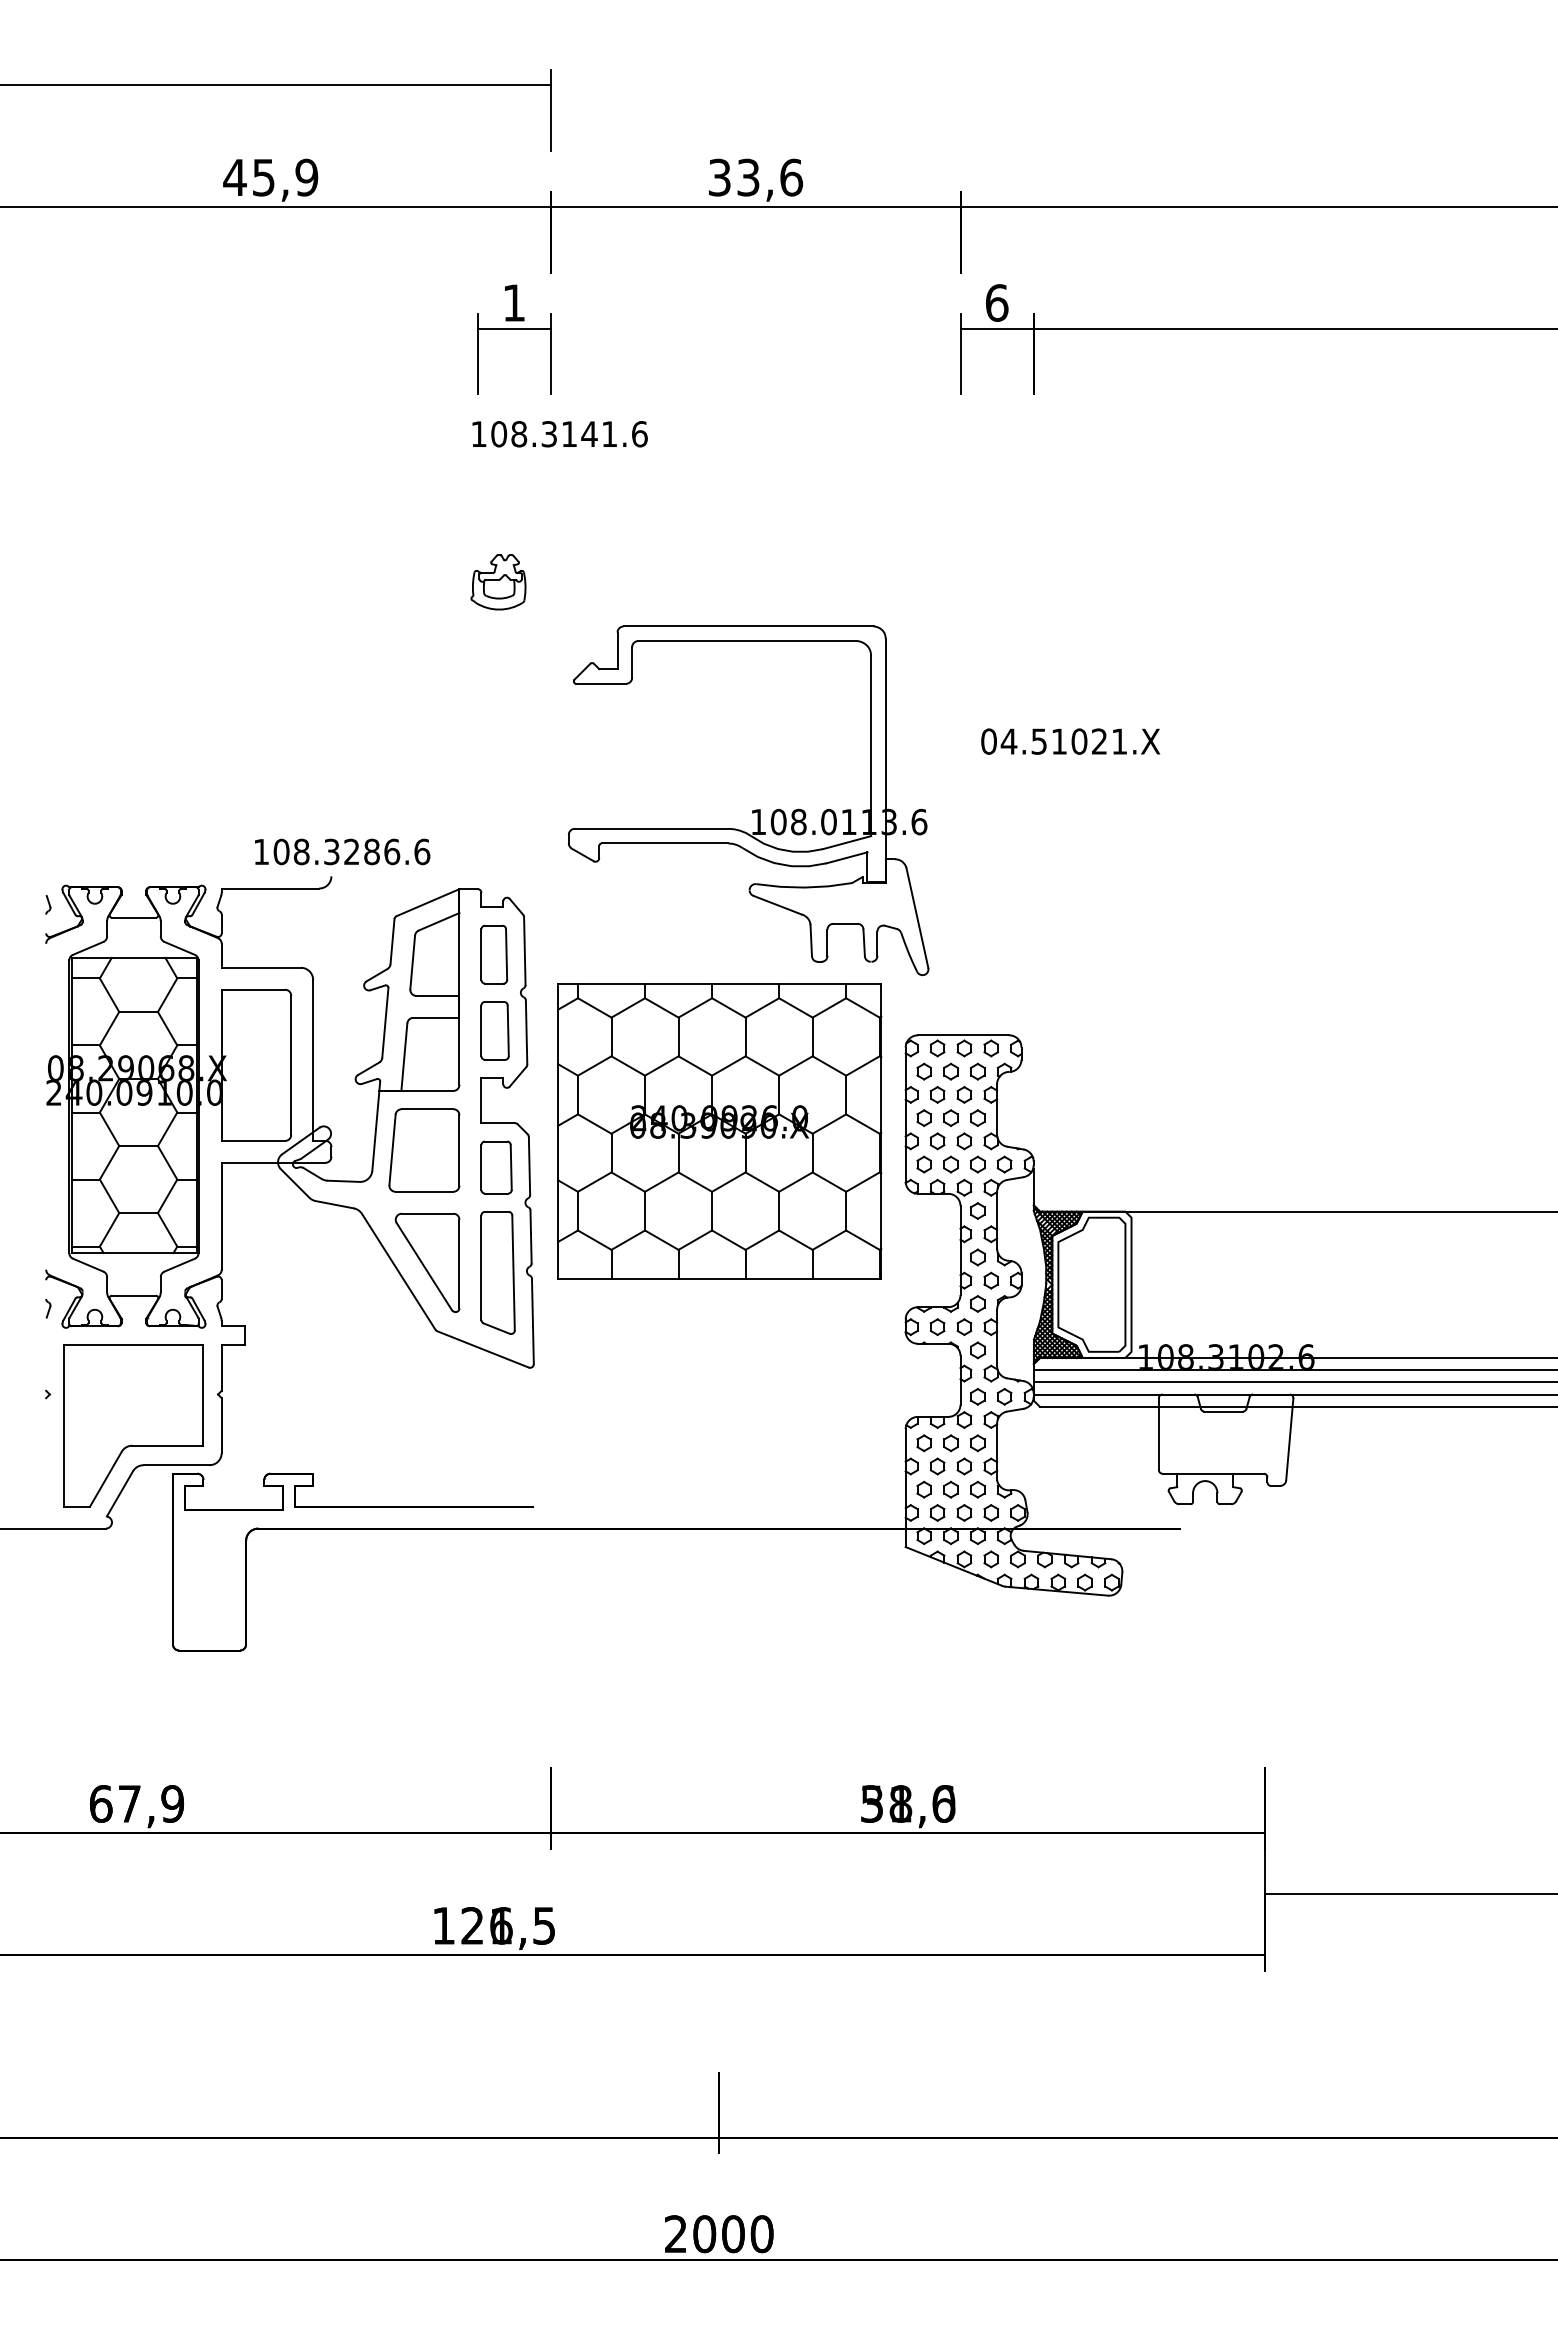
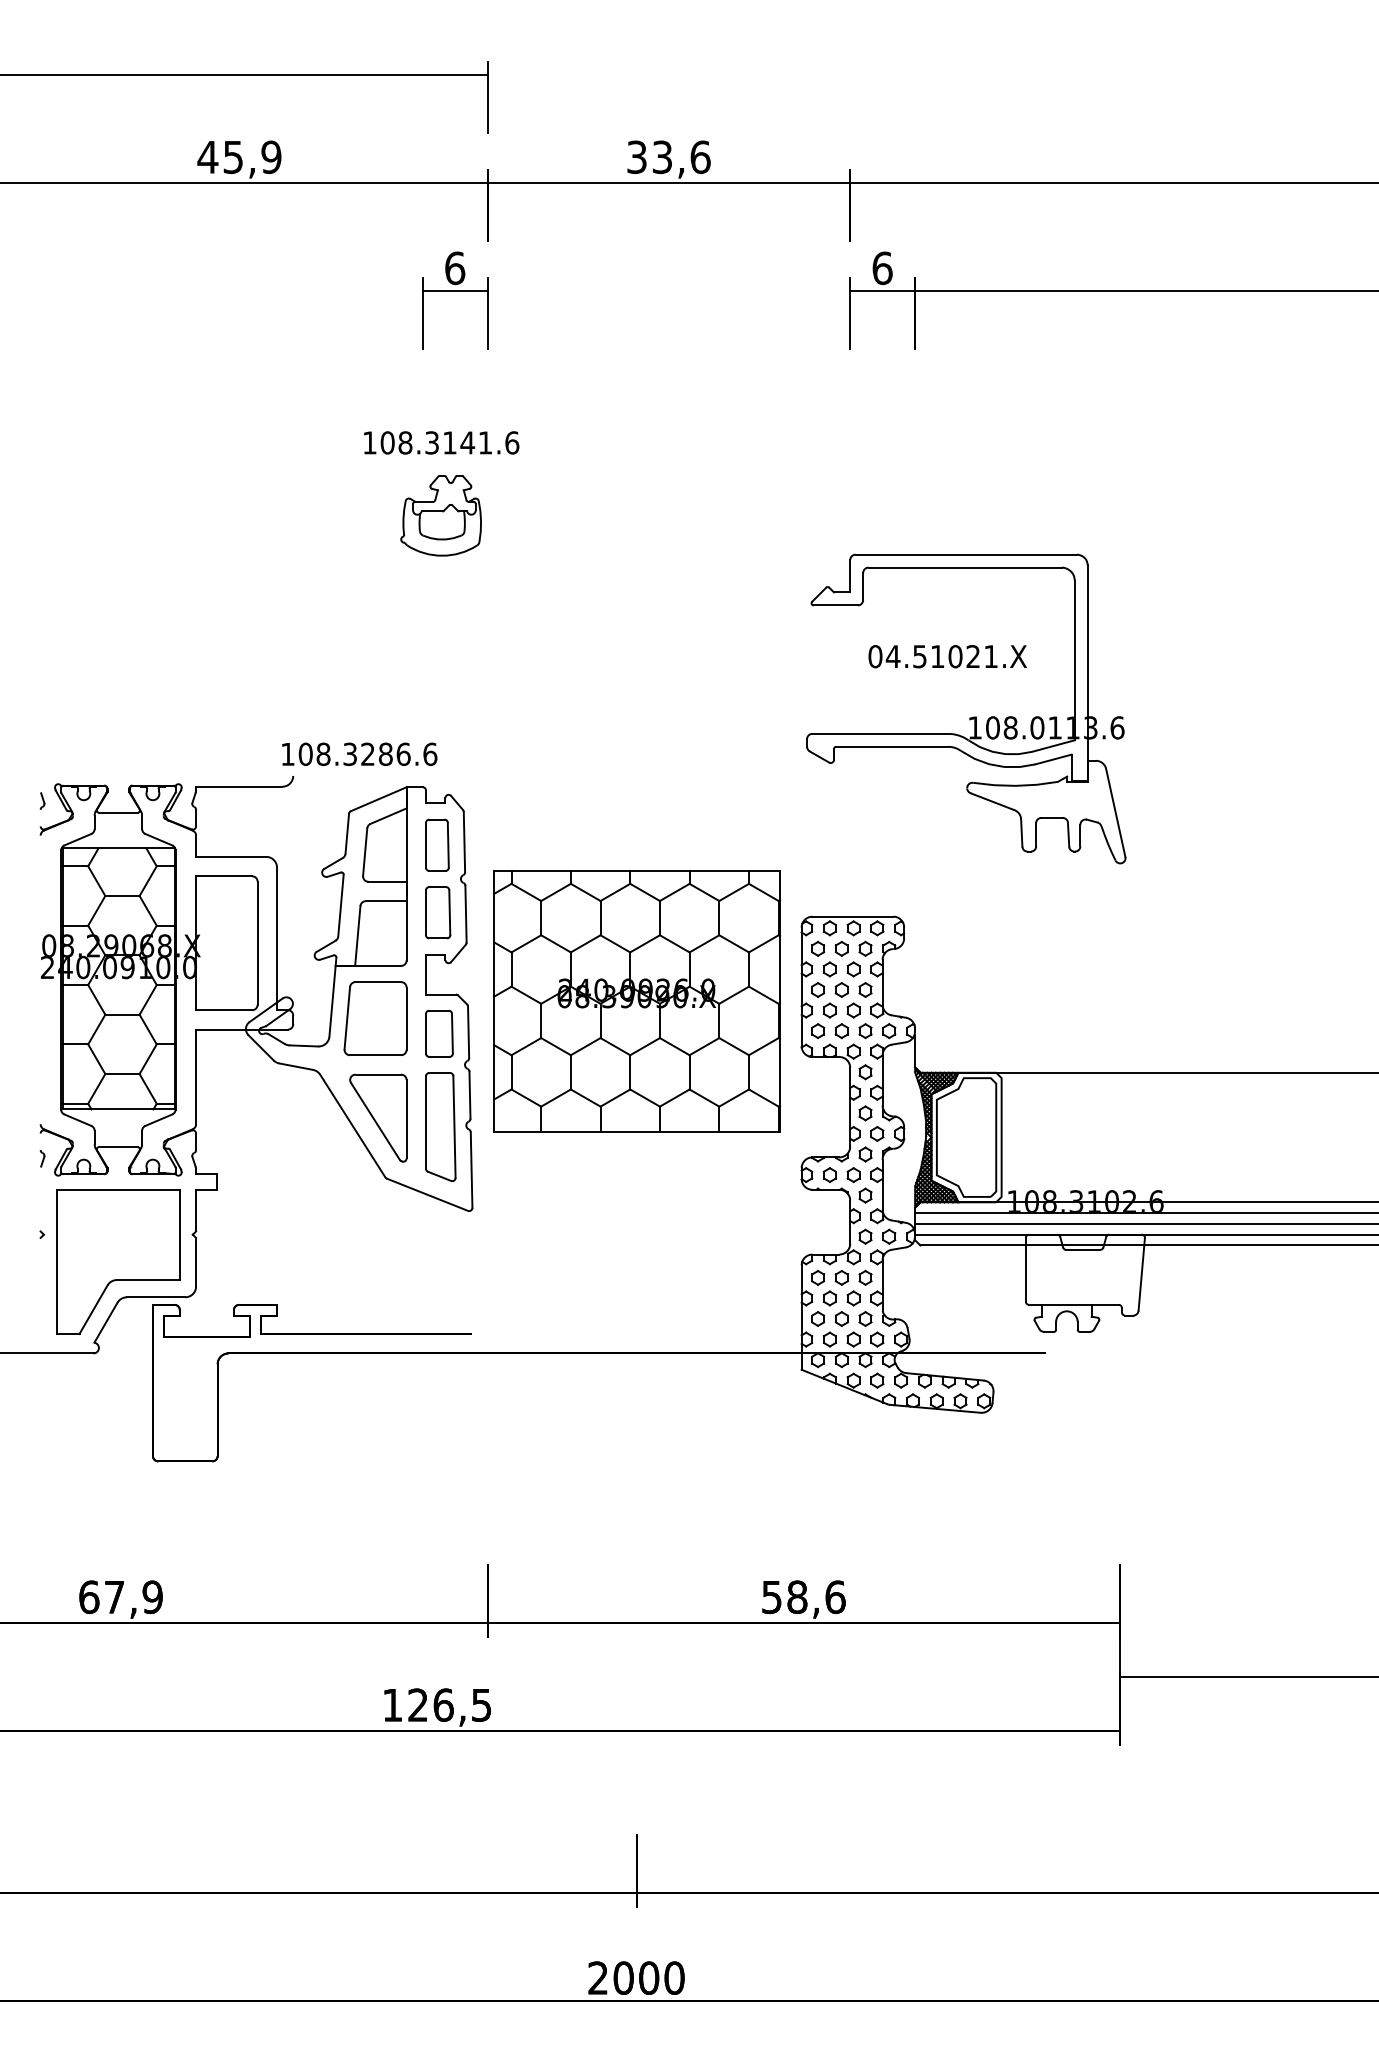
text: (514, 302) -> (455, 267), 1 -> 6
text: (559, 434) -> (441, 443), moved
part: (498, 582) -> (441, 515), size x1.67
part: (752, 810) -> (969, 717), moved
text: (342, 851) -> (359, 753), moved
text: (908, 1803) -> (804, 1596), 31,0 -> 58,6
text: (501, 1925) -> (443, 1704), 121,5 -> 126,5

